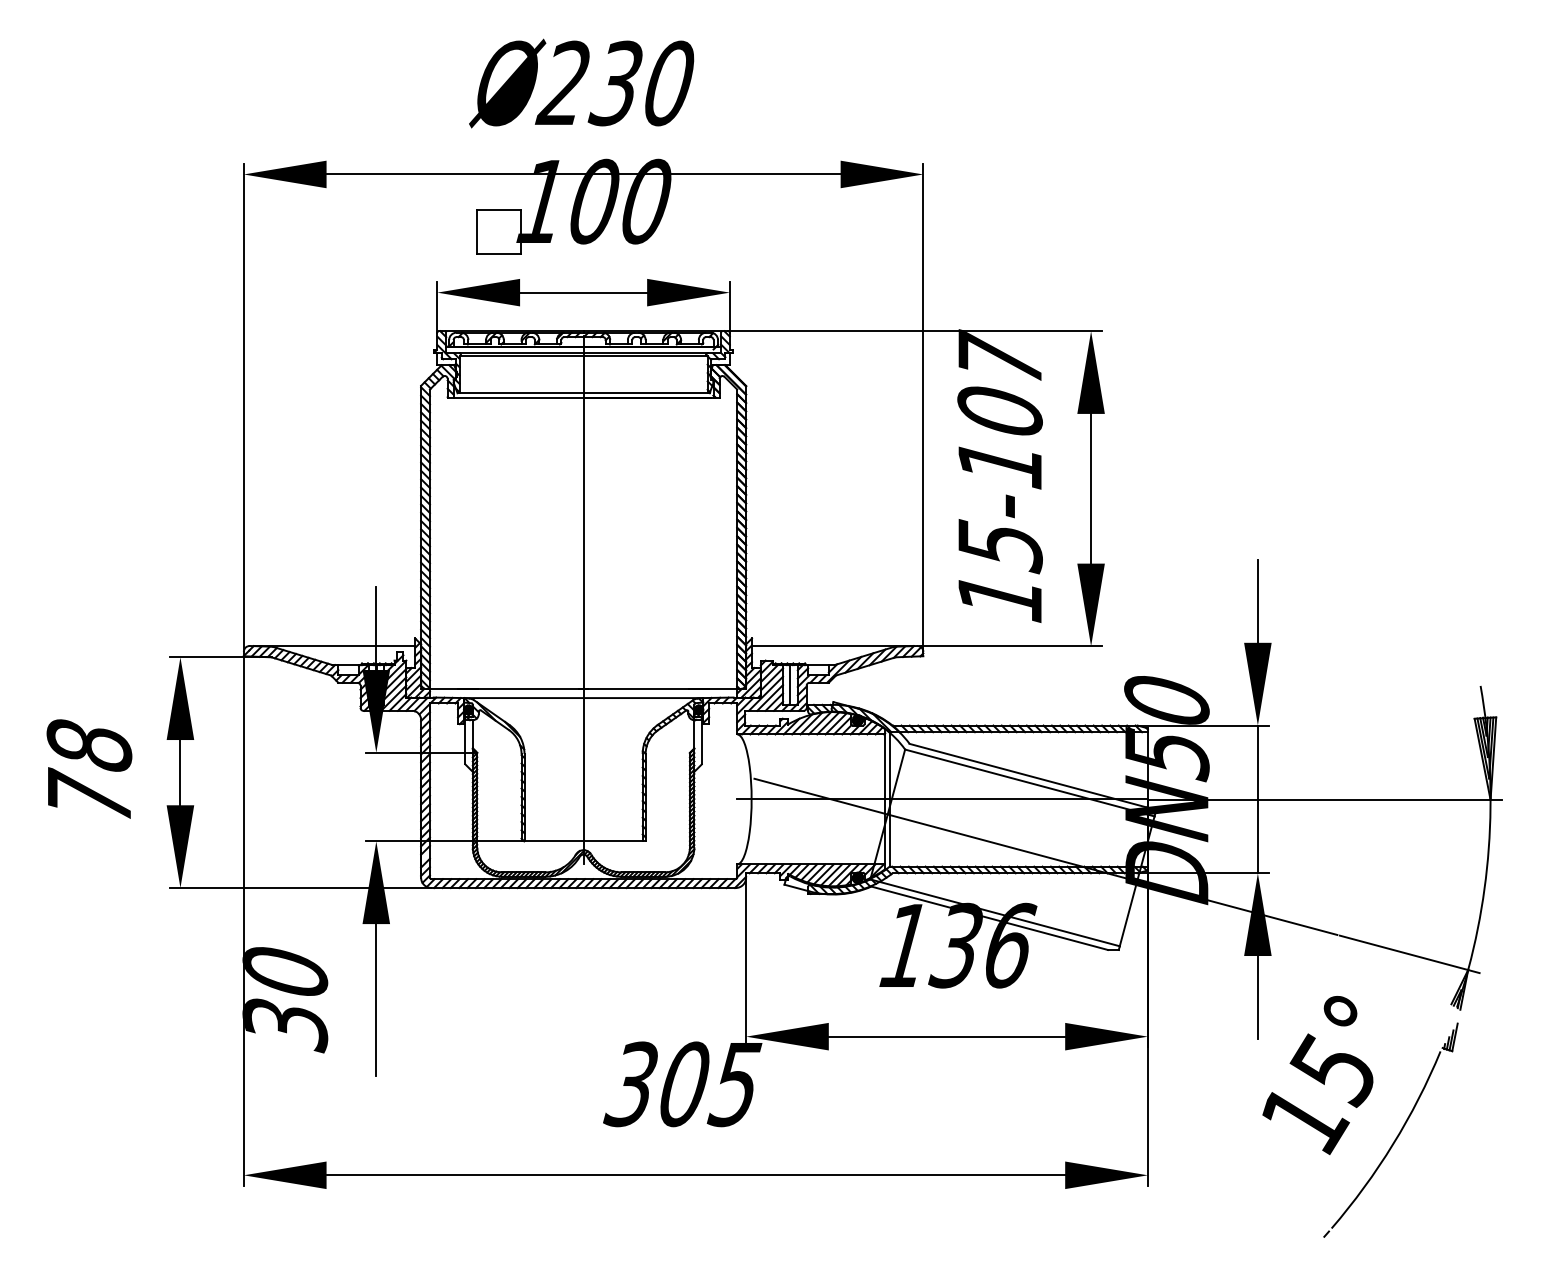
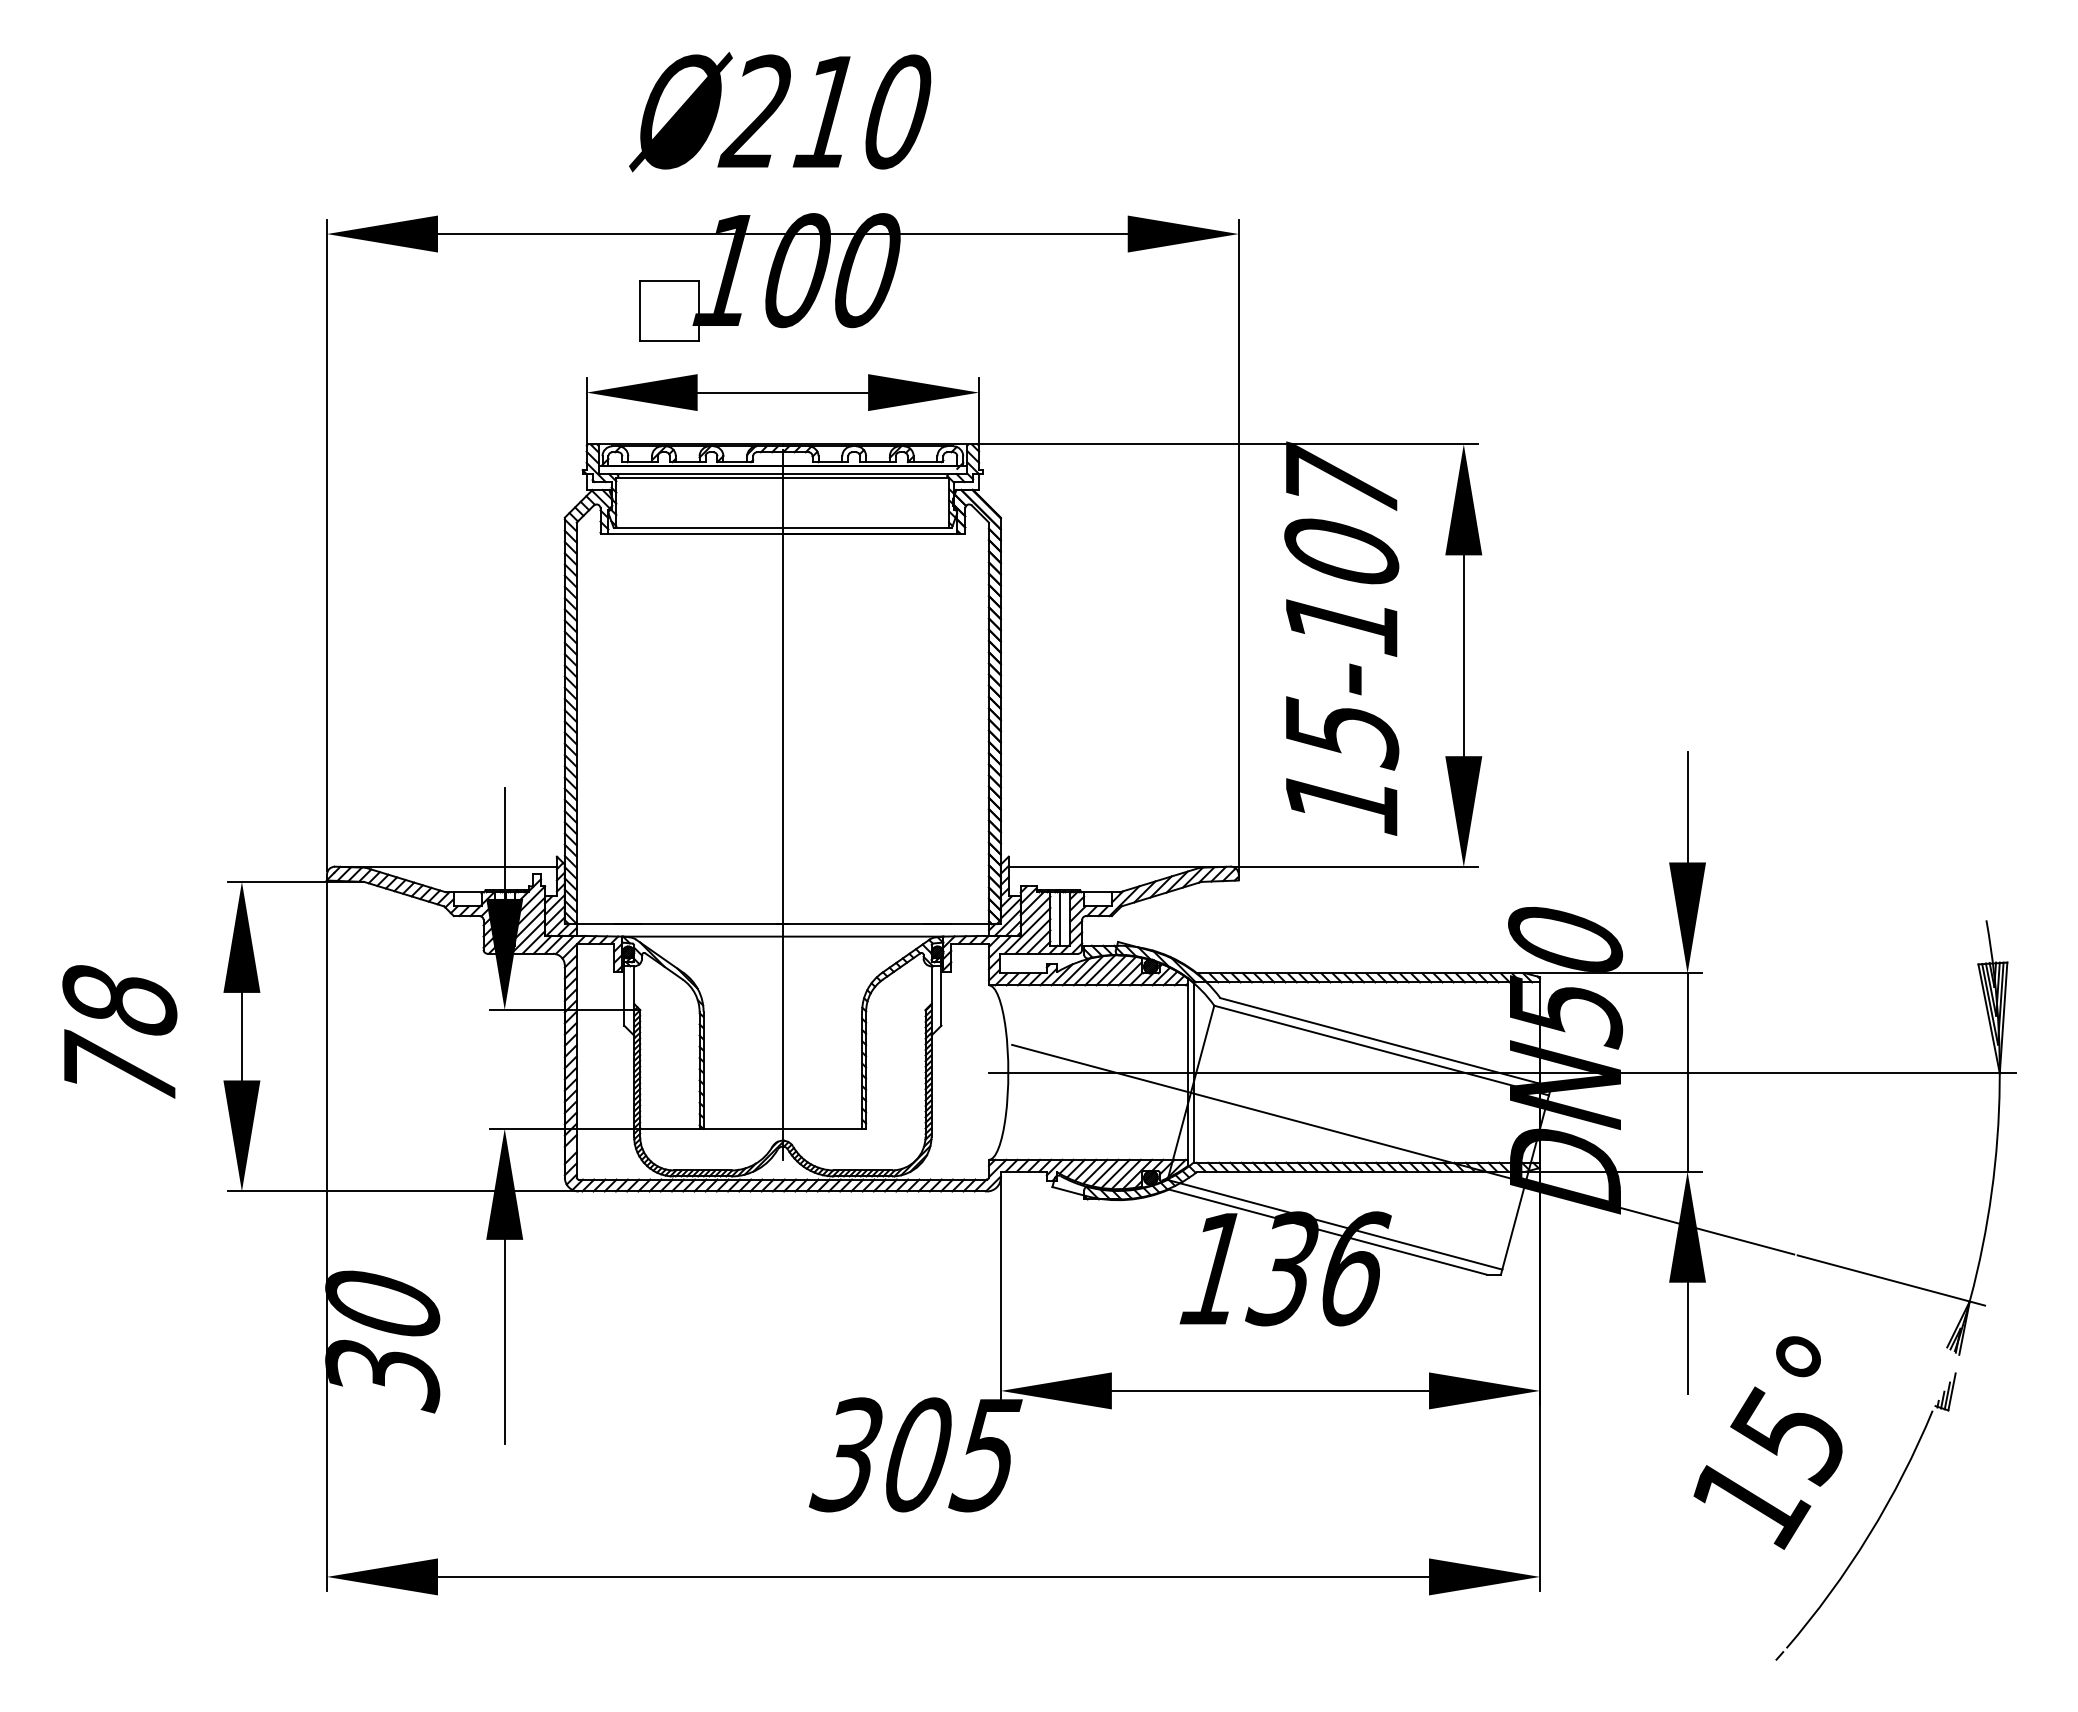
text: (614, 83) -> (824, 111), 230 -> 210

